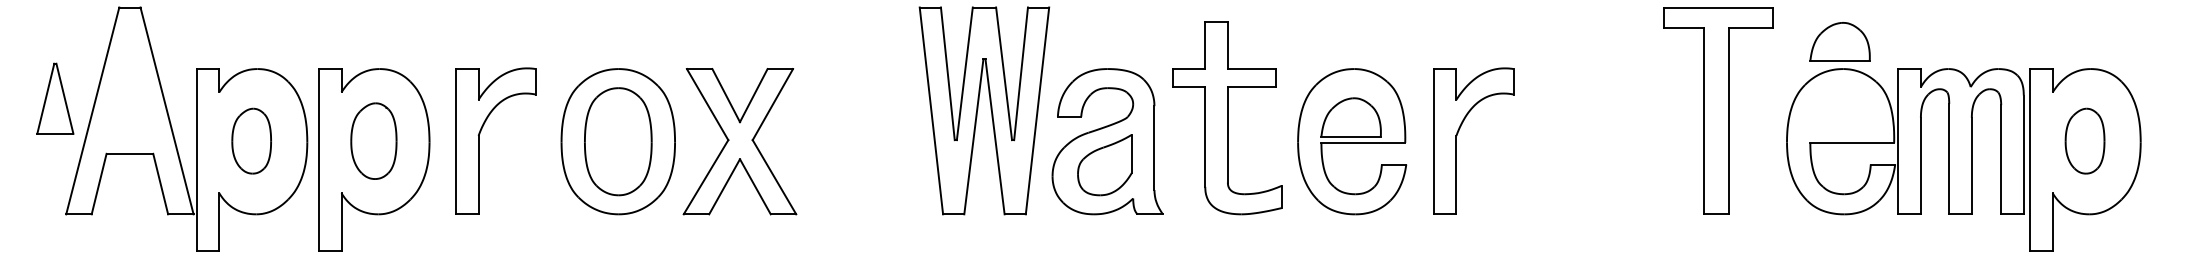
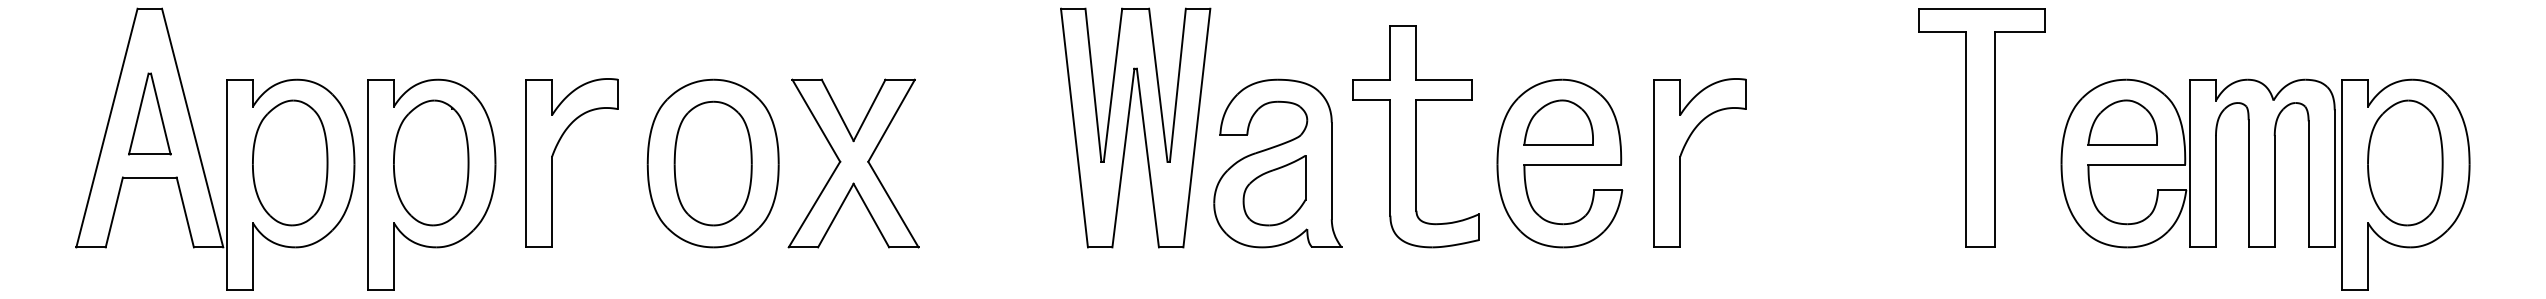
part: (1839, 41) -> (2122, 122), moved
part: (55, 98) -> (149, 113), moved
part: (1350, 117) -> (1558, 122), moved
part: (251, 140) -> (290, 162), size x1.67
part: (374, 140) -> (431, 162), size x1.43
part: (2085, 140) -> (2405, 162), size x1.67

